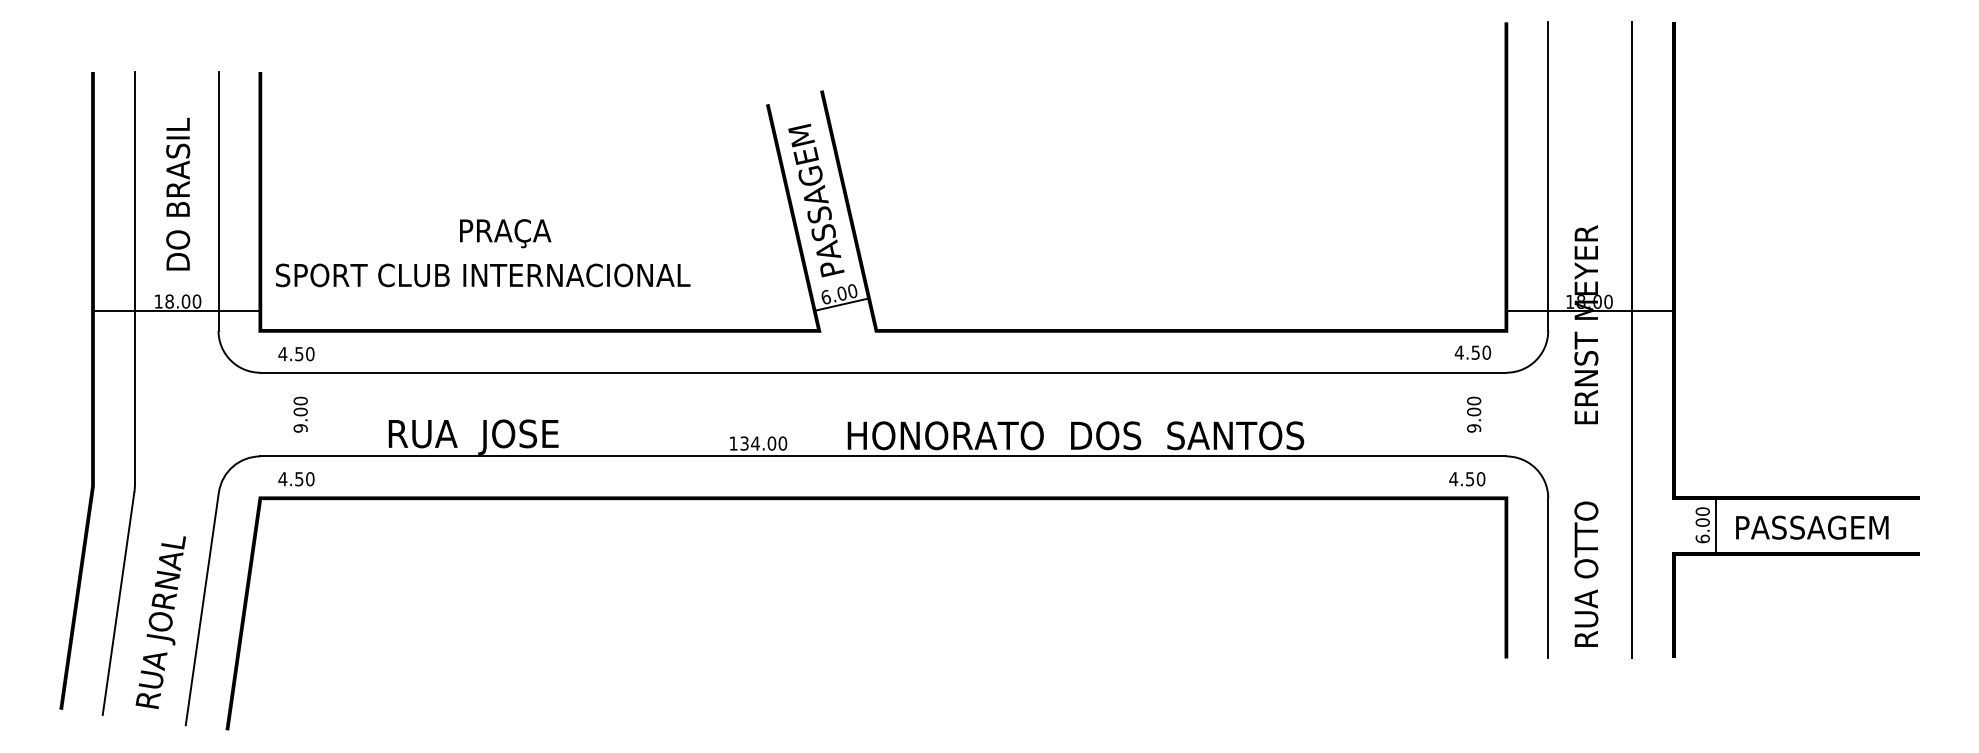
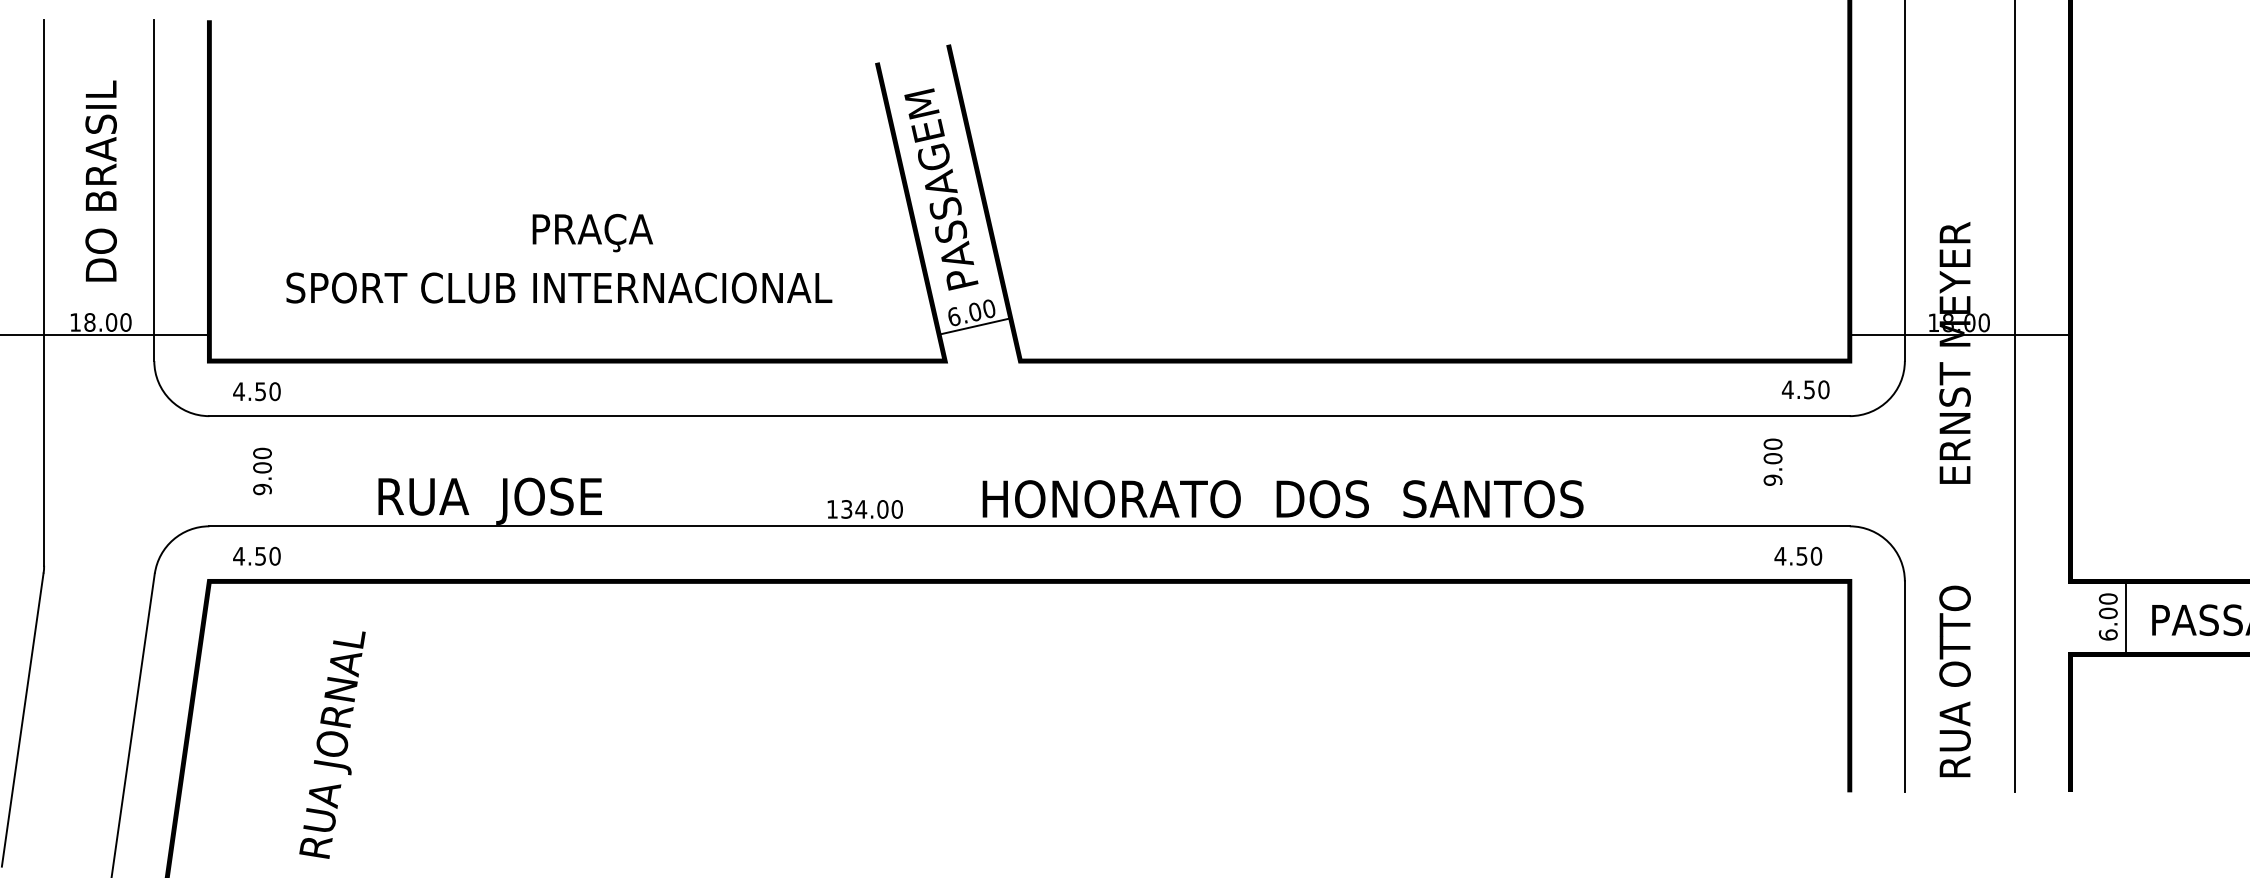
text: (505, 233) -> (592, 232), moved
text: (483, 275) -> (559, 288), moved
text: (1474, 414) -> (1773, 461), moved
text: (160, 622) -> (332, 744), moved

